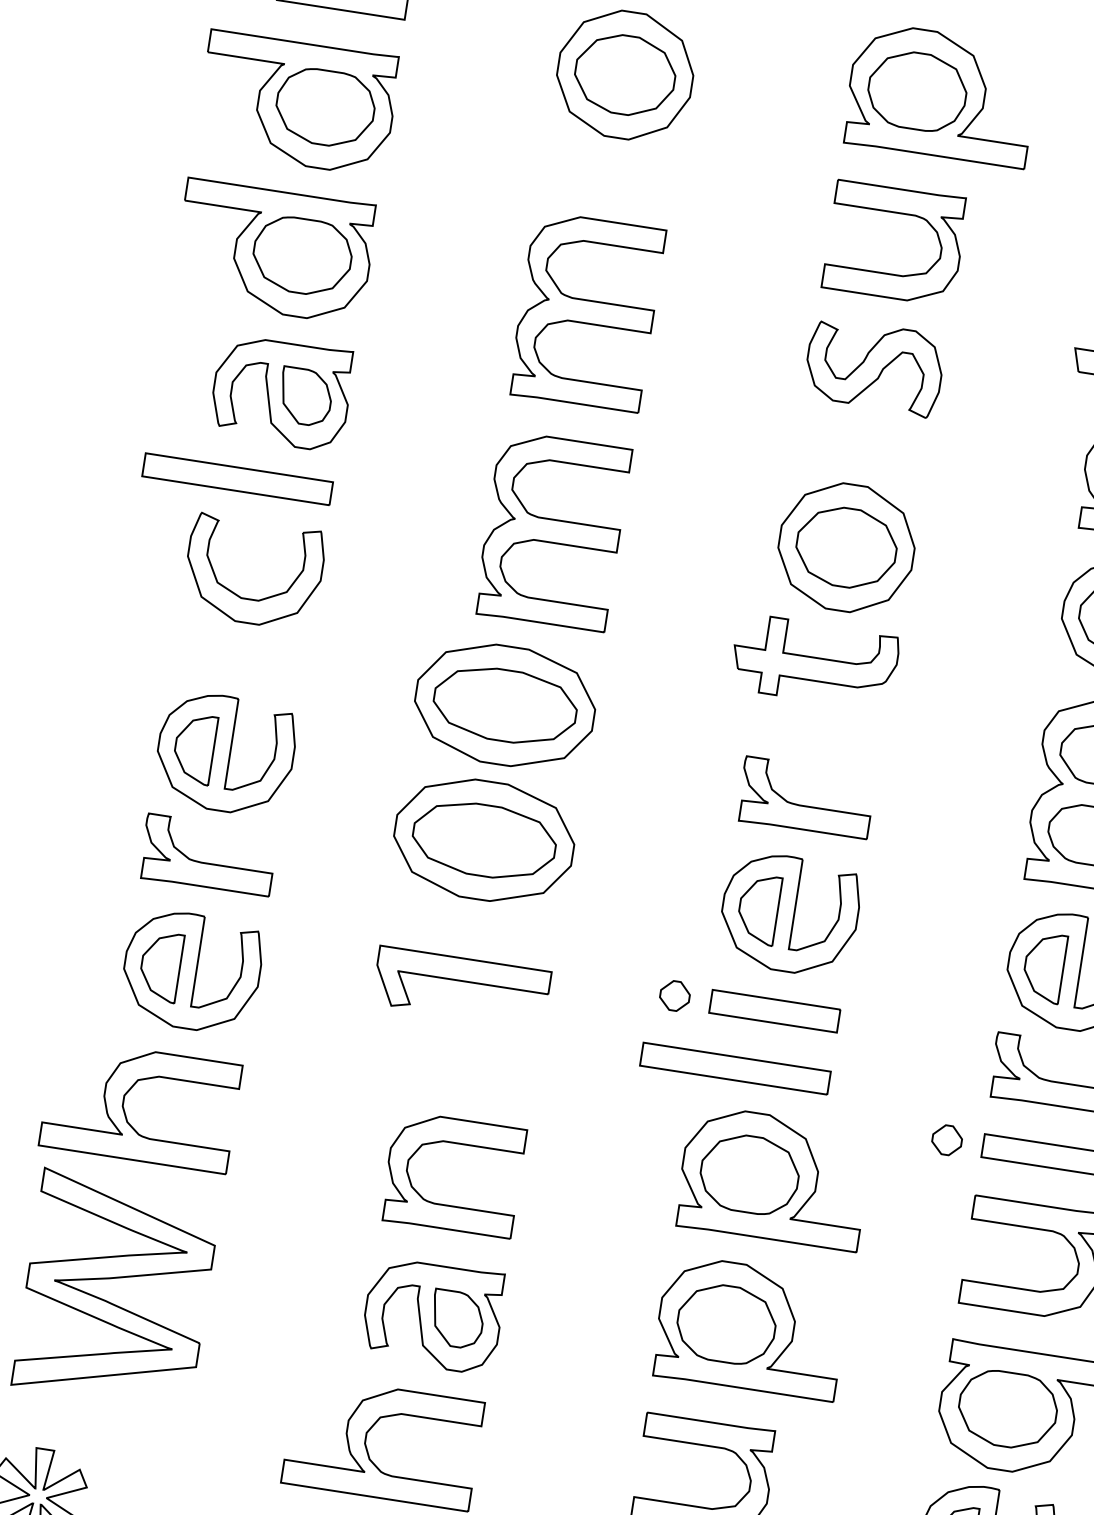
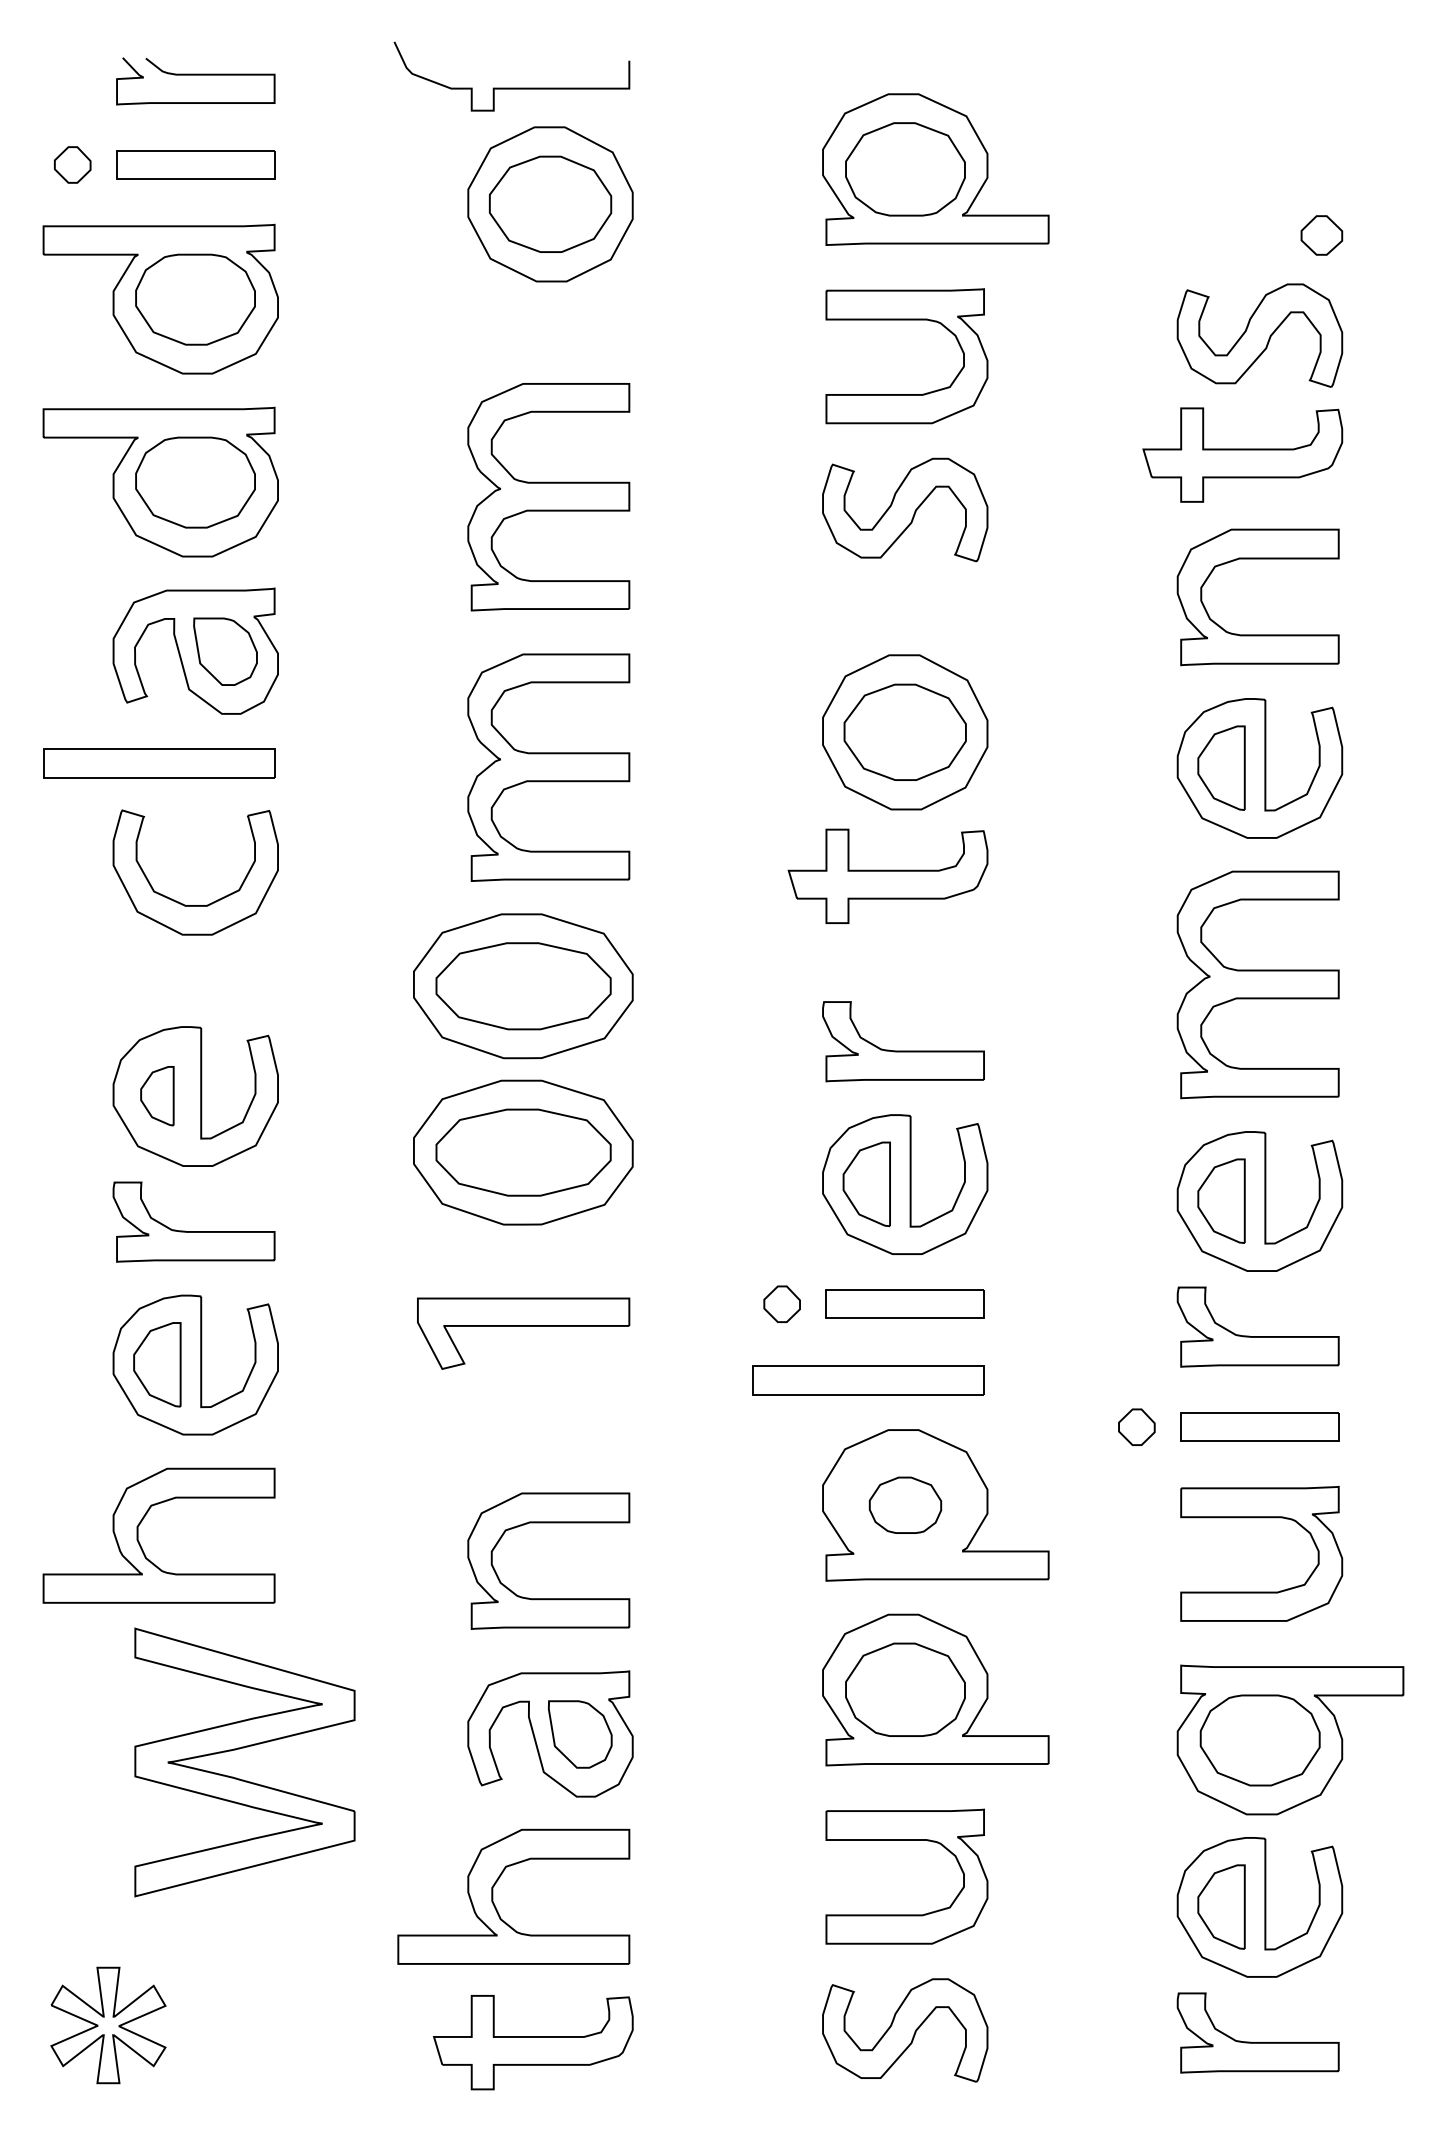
part: (194, 748) -> (157, 1095), size x0.7
part: (749, 1174) -> (905, 1505), size x0.6
part: (114, 1278) -> (239, 1749), moved

